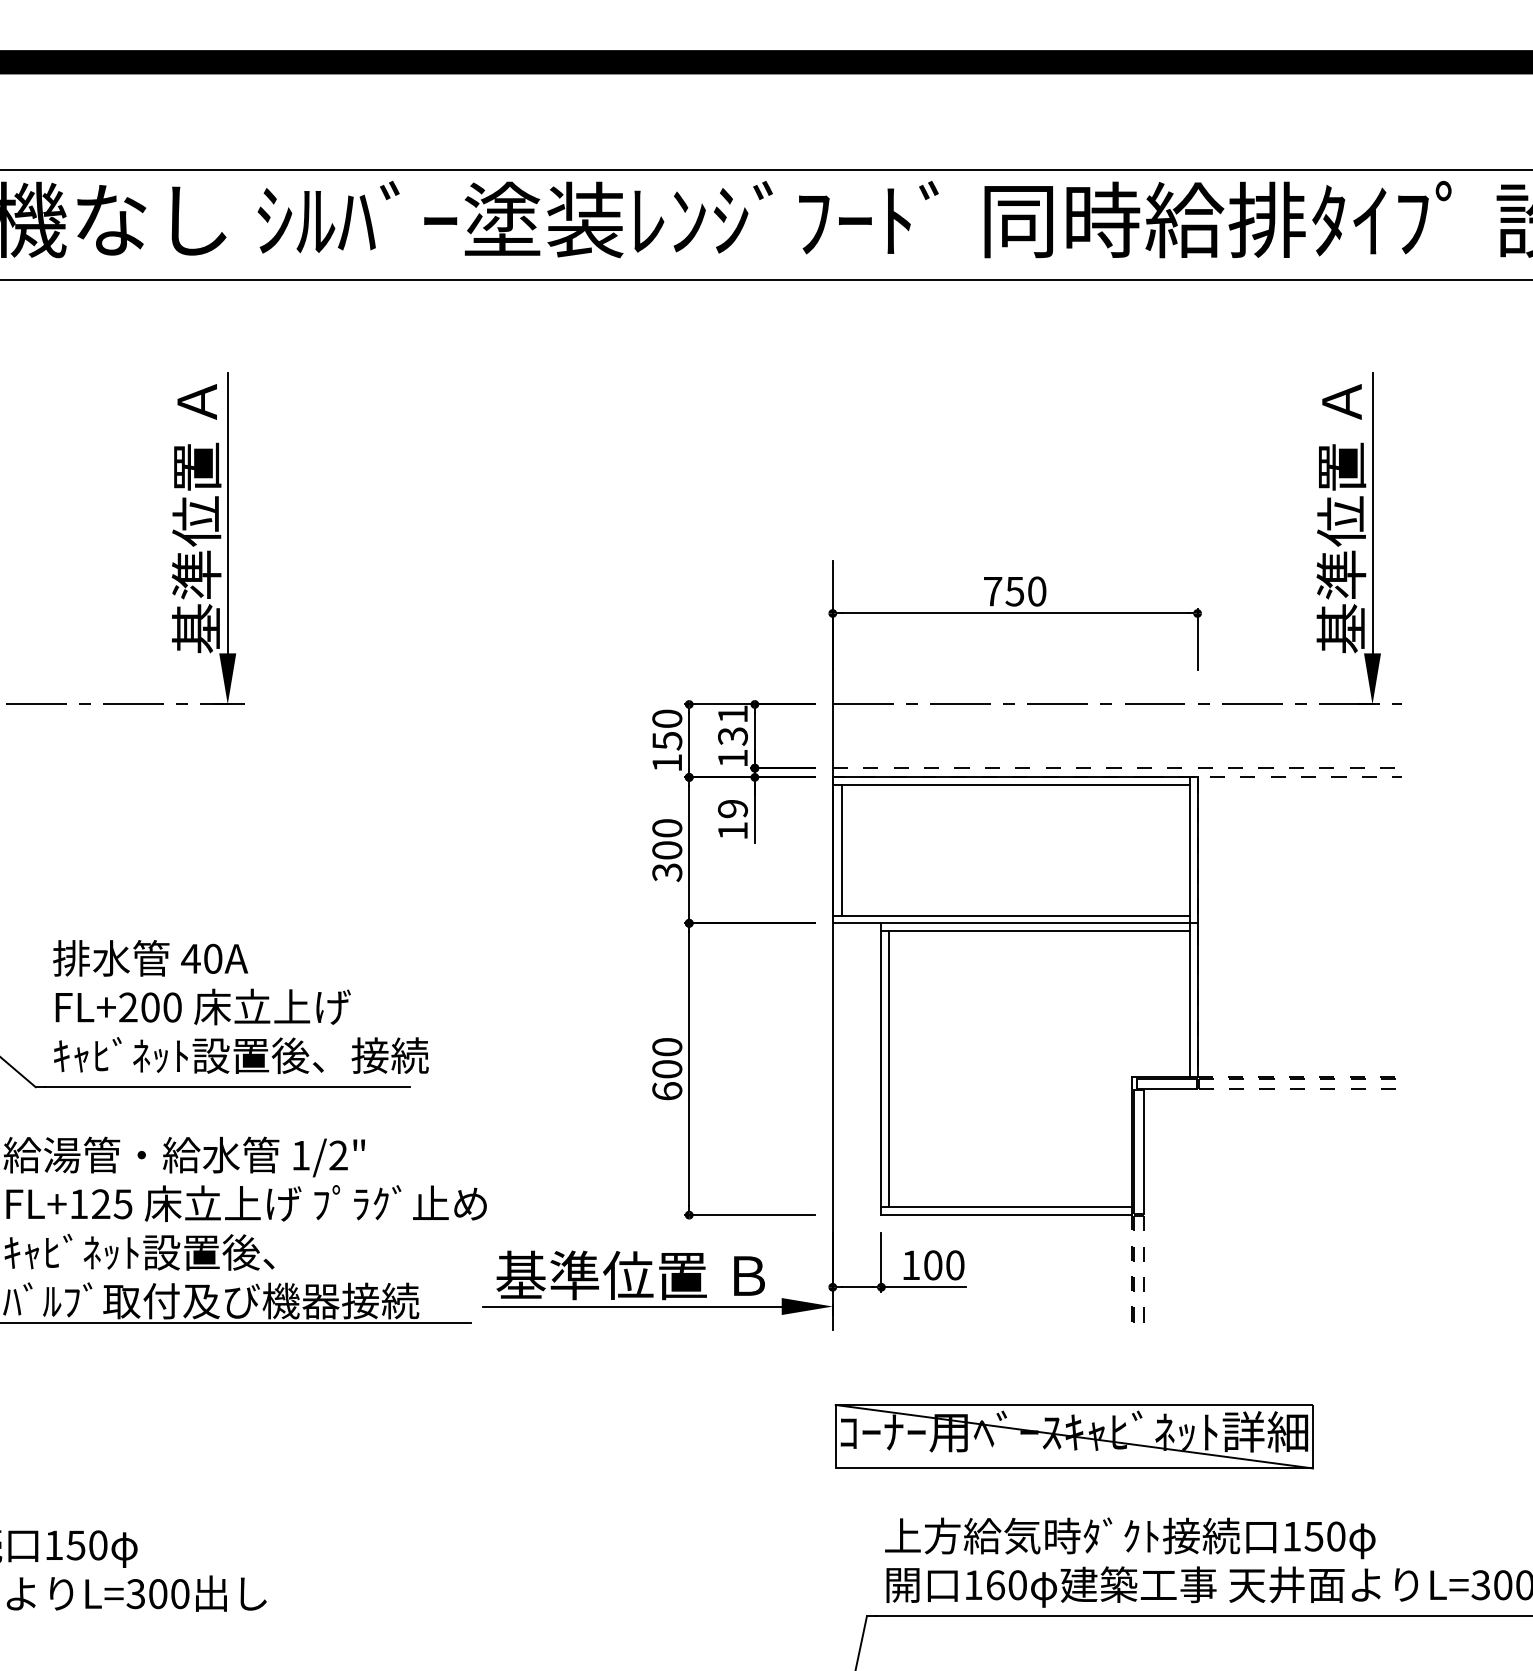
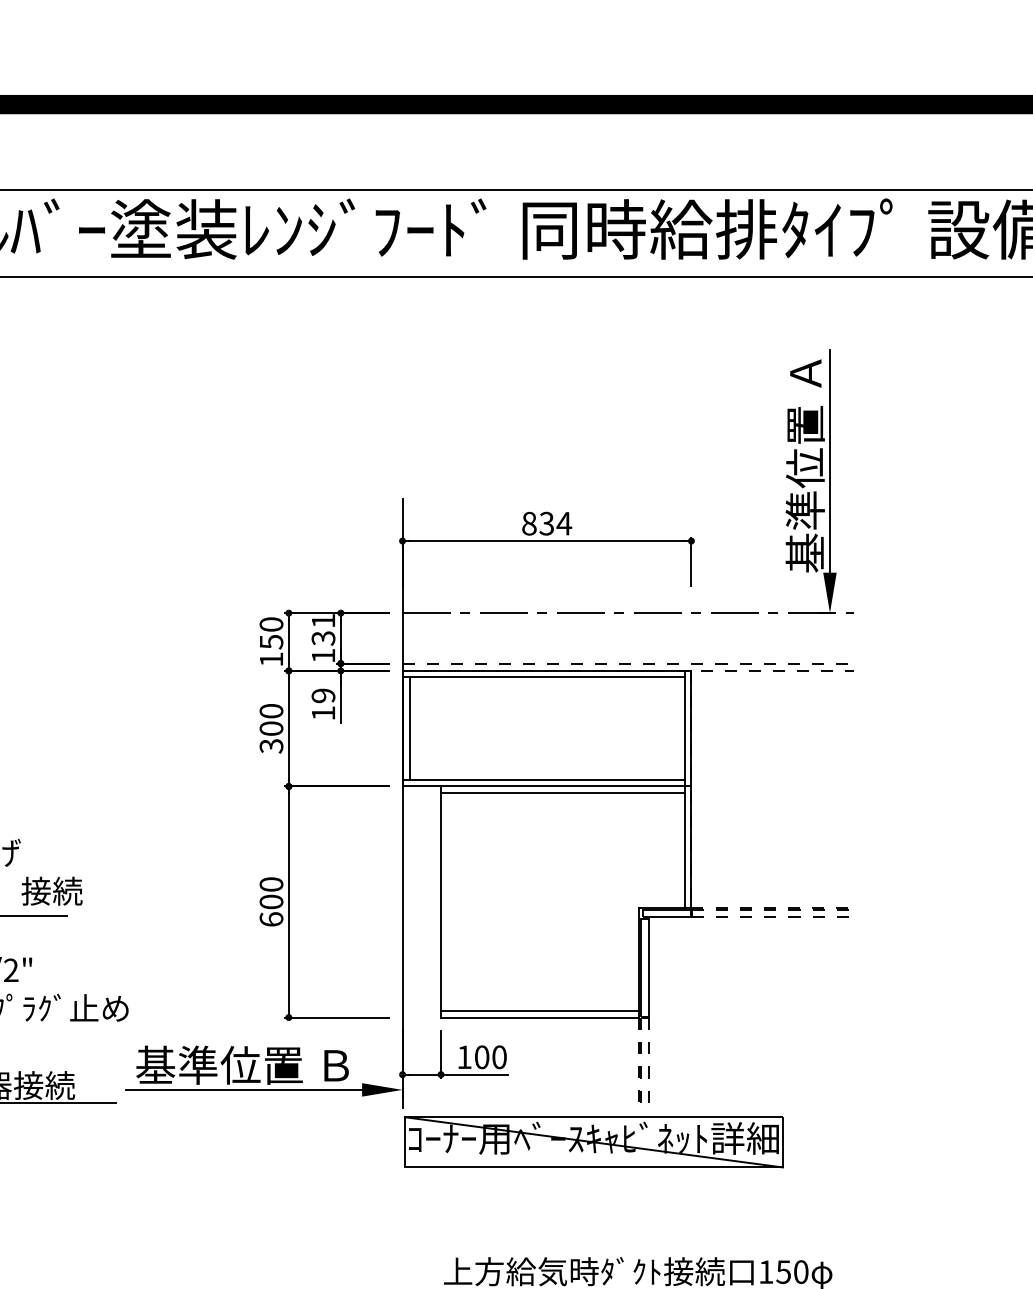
text: (1015, 591) -> (547, 523), 750 -> 834
line: (889, 1069) -> (447, 902), removed
part: (1073, 1436) -> (593, 1142), moved

